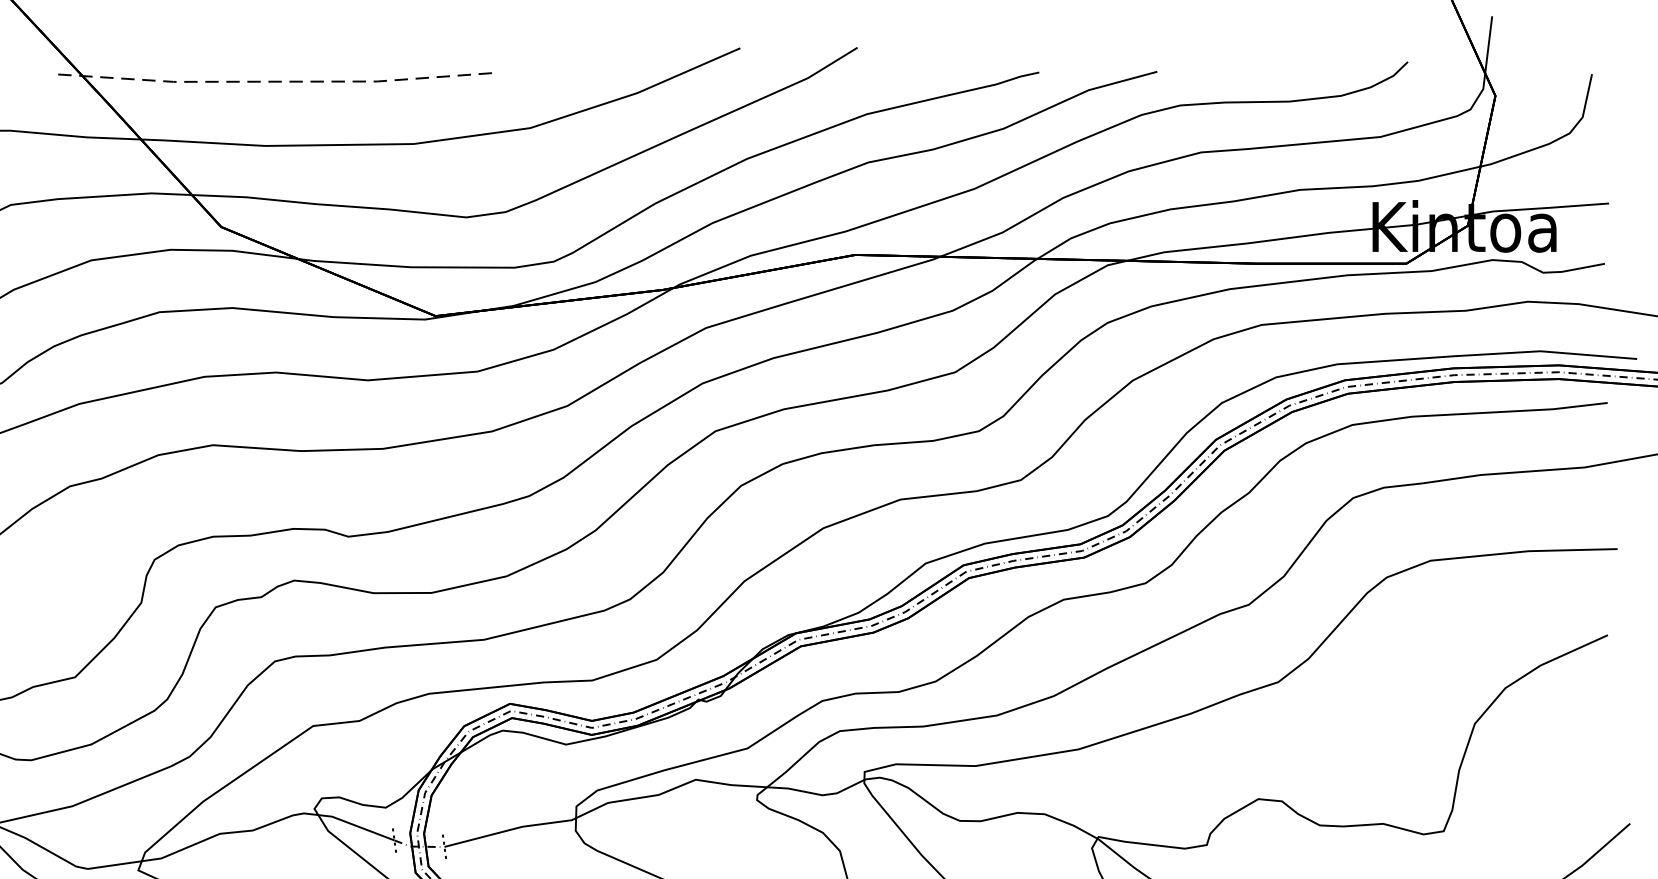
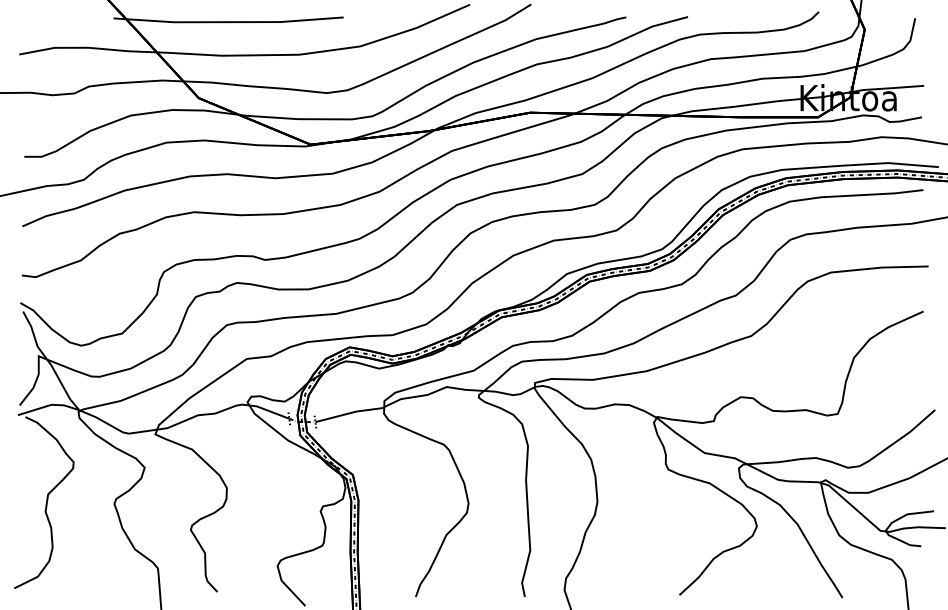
line: (278, 82) -> (228, 22), dashed -> solid

